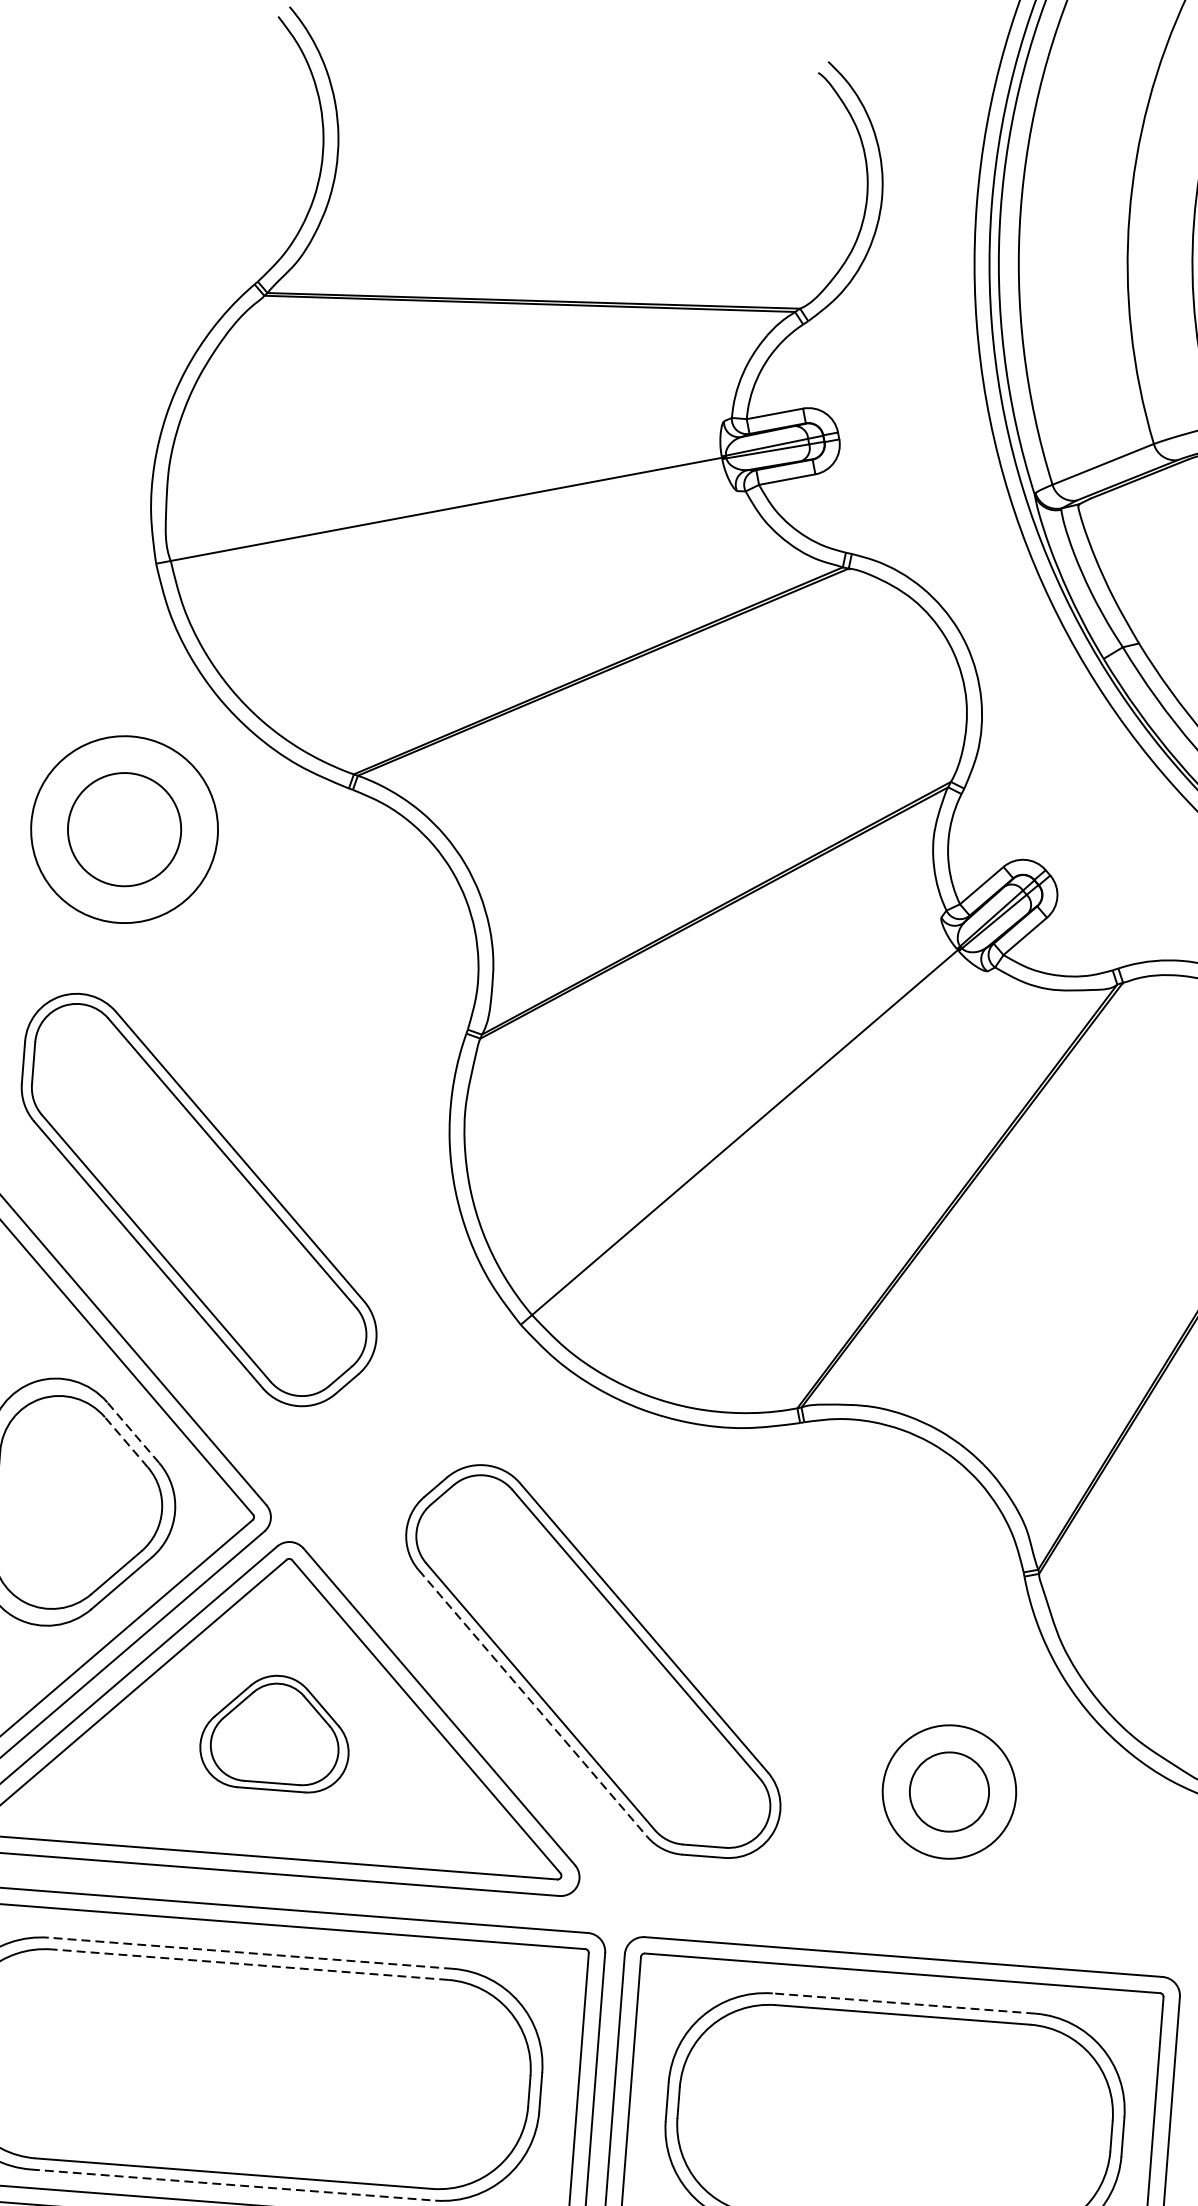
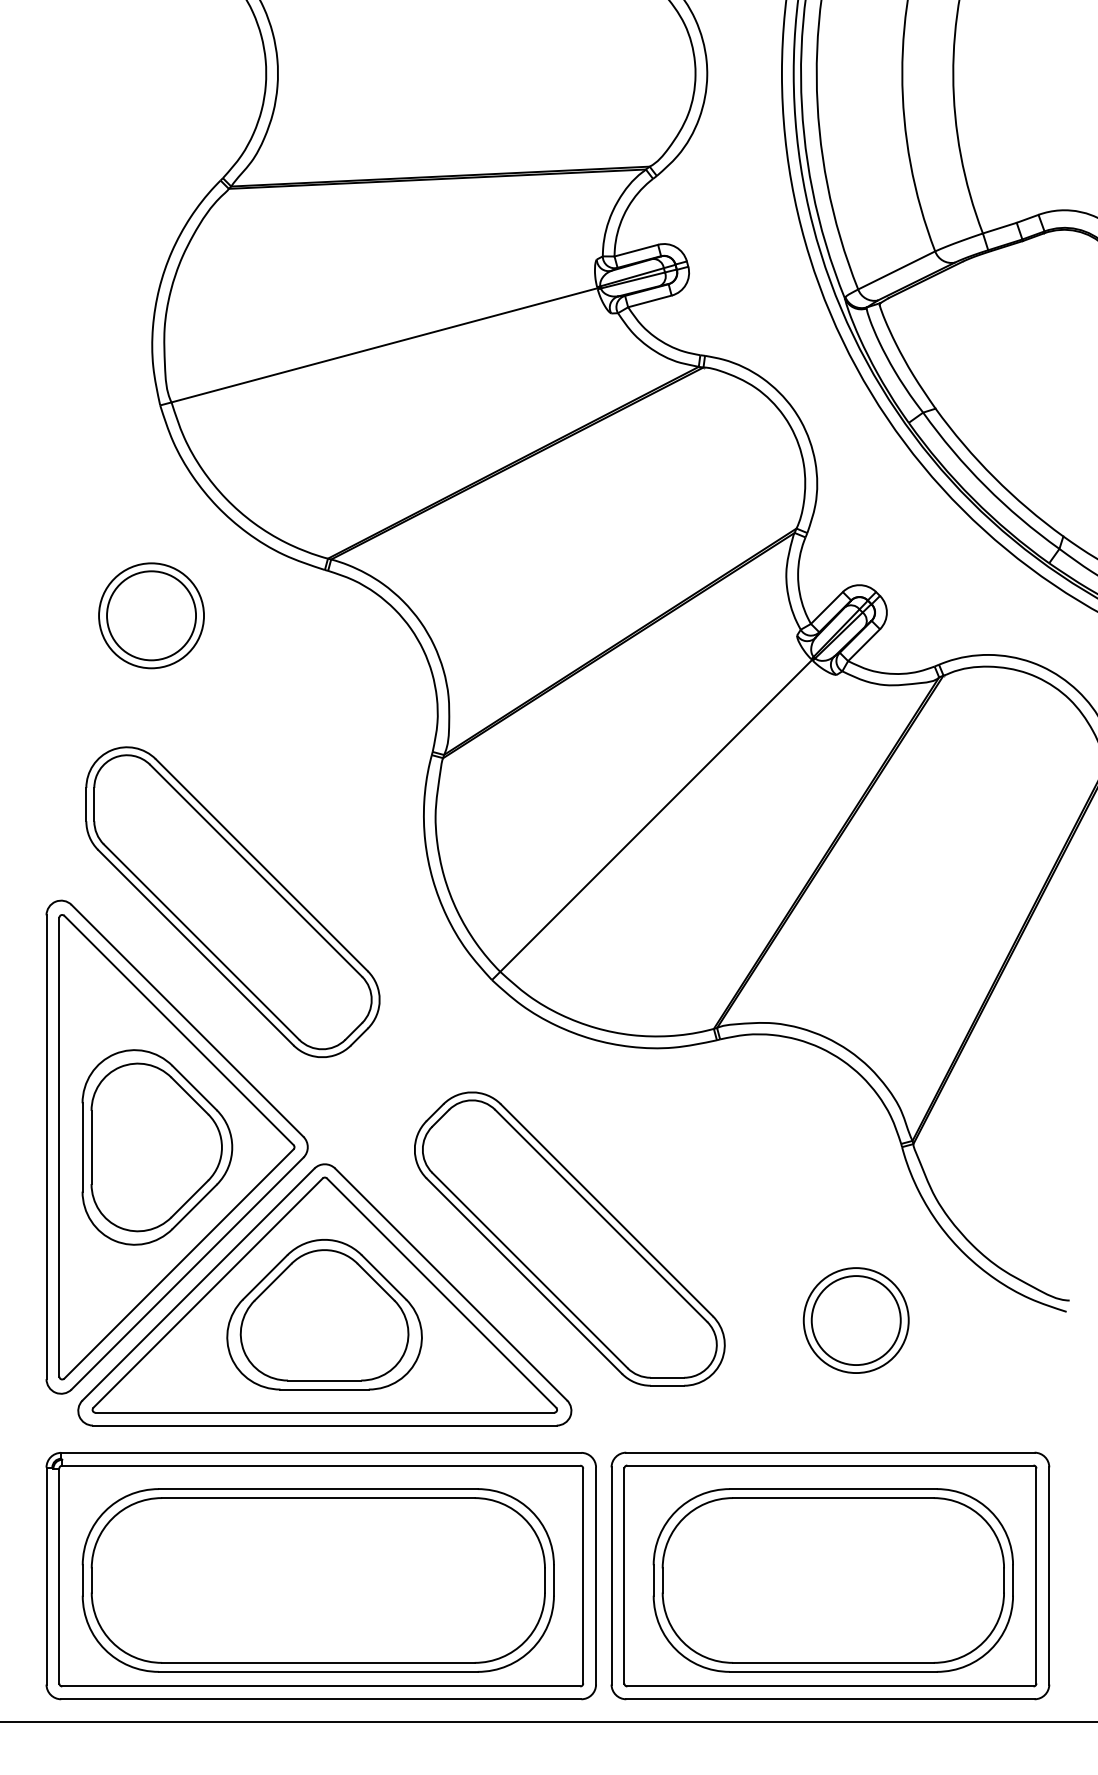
circle: (124, 829) -> (151, 615), size x0.71
line: (133, 1431) -> (194, 1087), dashed -> solid
line: (125, 1442) -> (189, 1096), dashed -> solid
line: (533, 1703) -> (524, 1276), dashed -> solid
part: (275, 1732) -> (324, 1314), size x1.67
circle: (948, 1791) -> (855, 1320), size x1.43
line: (249, 1953) -> (317, 1489), dashed -> solid
line: (248, 1965) -> (317, 1498), dashed -> solid
line: (902, 2003) -> (832, 1489), dashed -> solid
line: (233, 2184) -> (318, 1671), dashed -> solid

